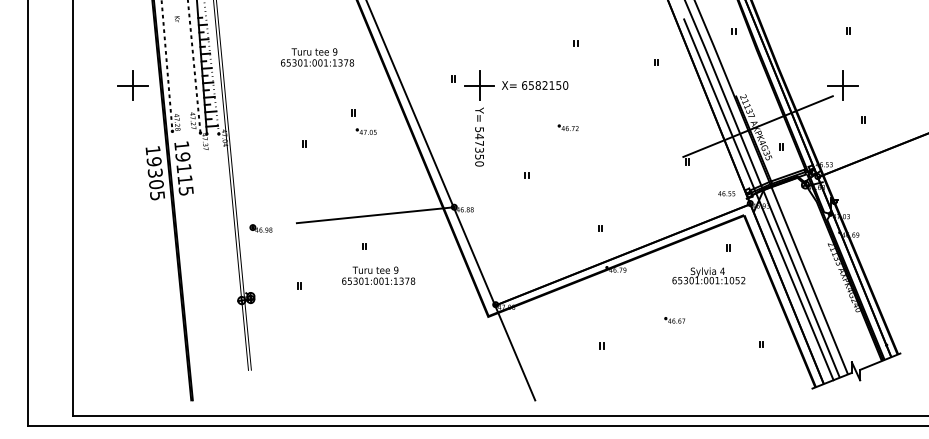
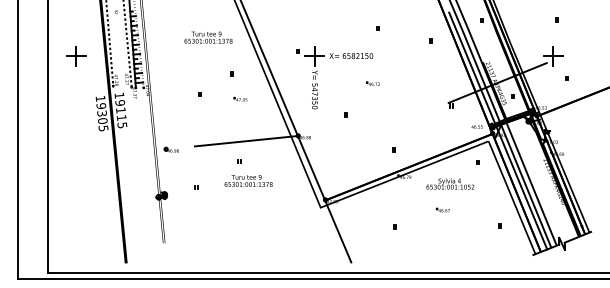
part: (133, 86) -> (76, 56), moved
part: (366, 130) -> (240, 98), moved
text: (709, 275) -> (450, 183), moved

